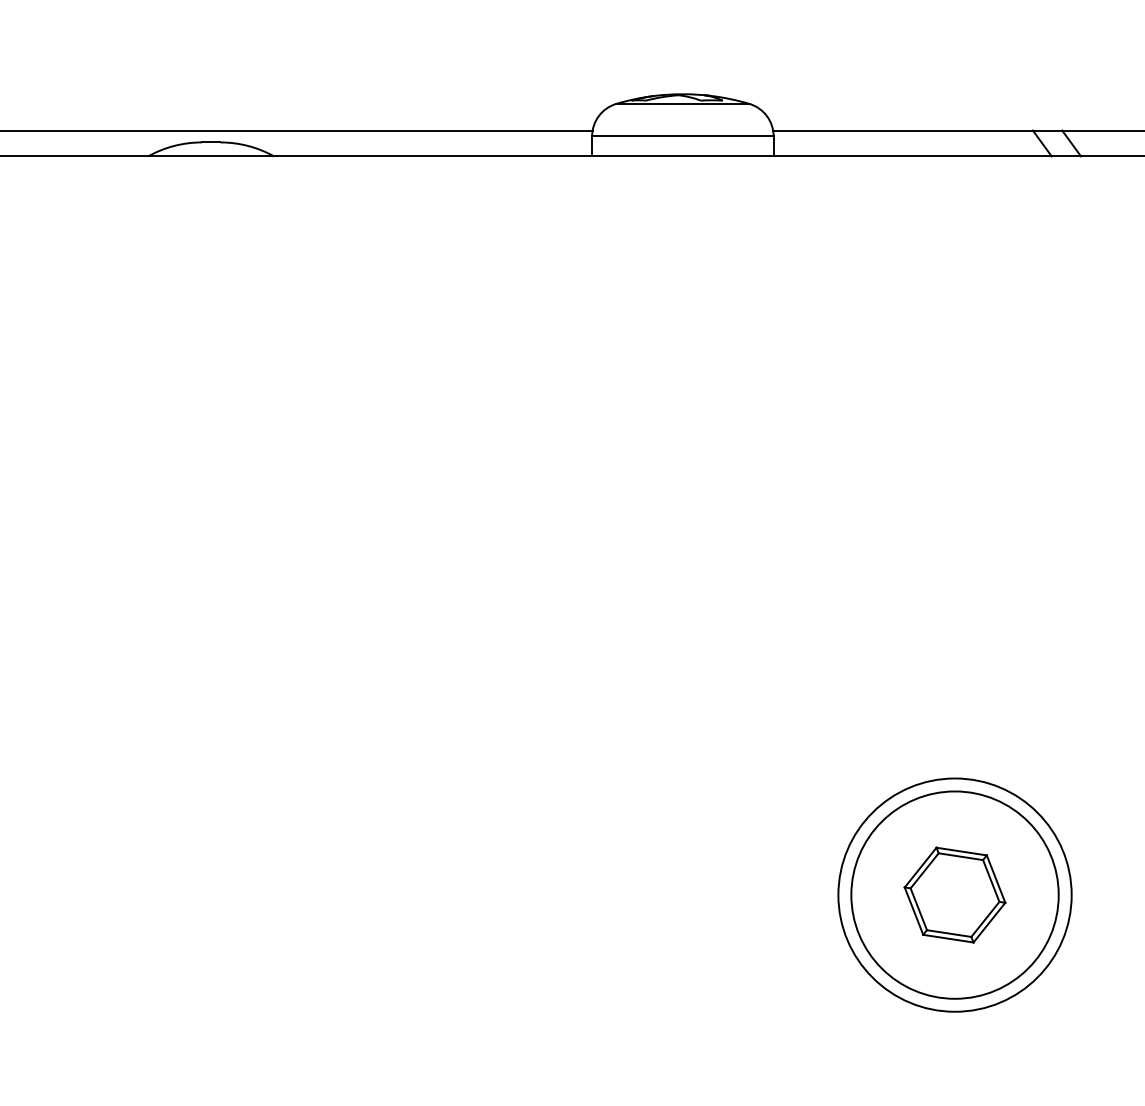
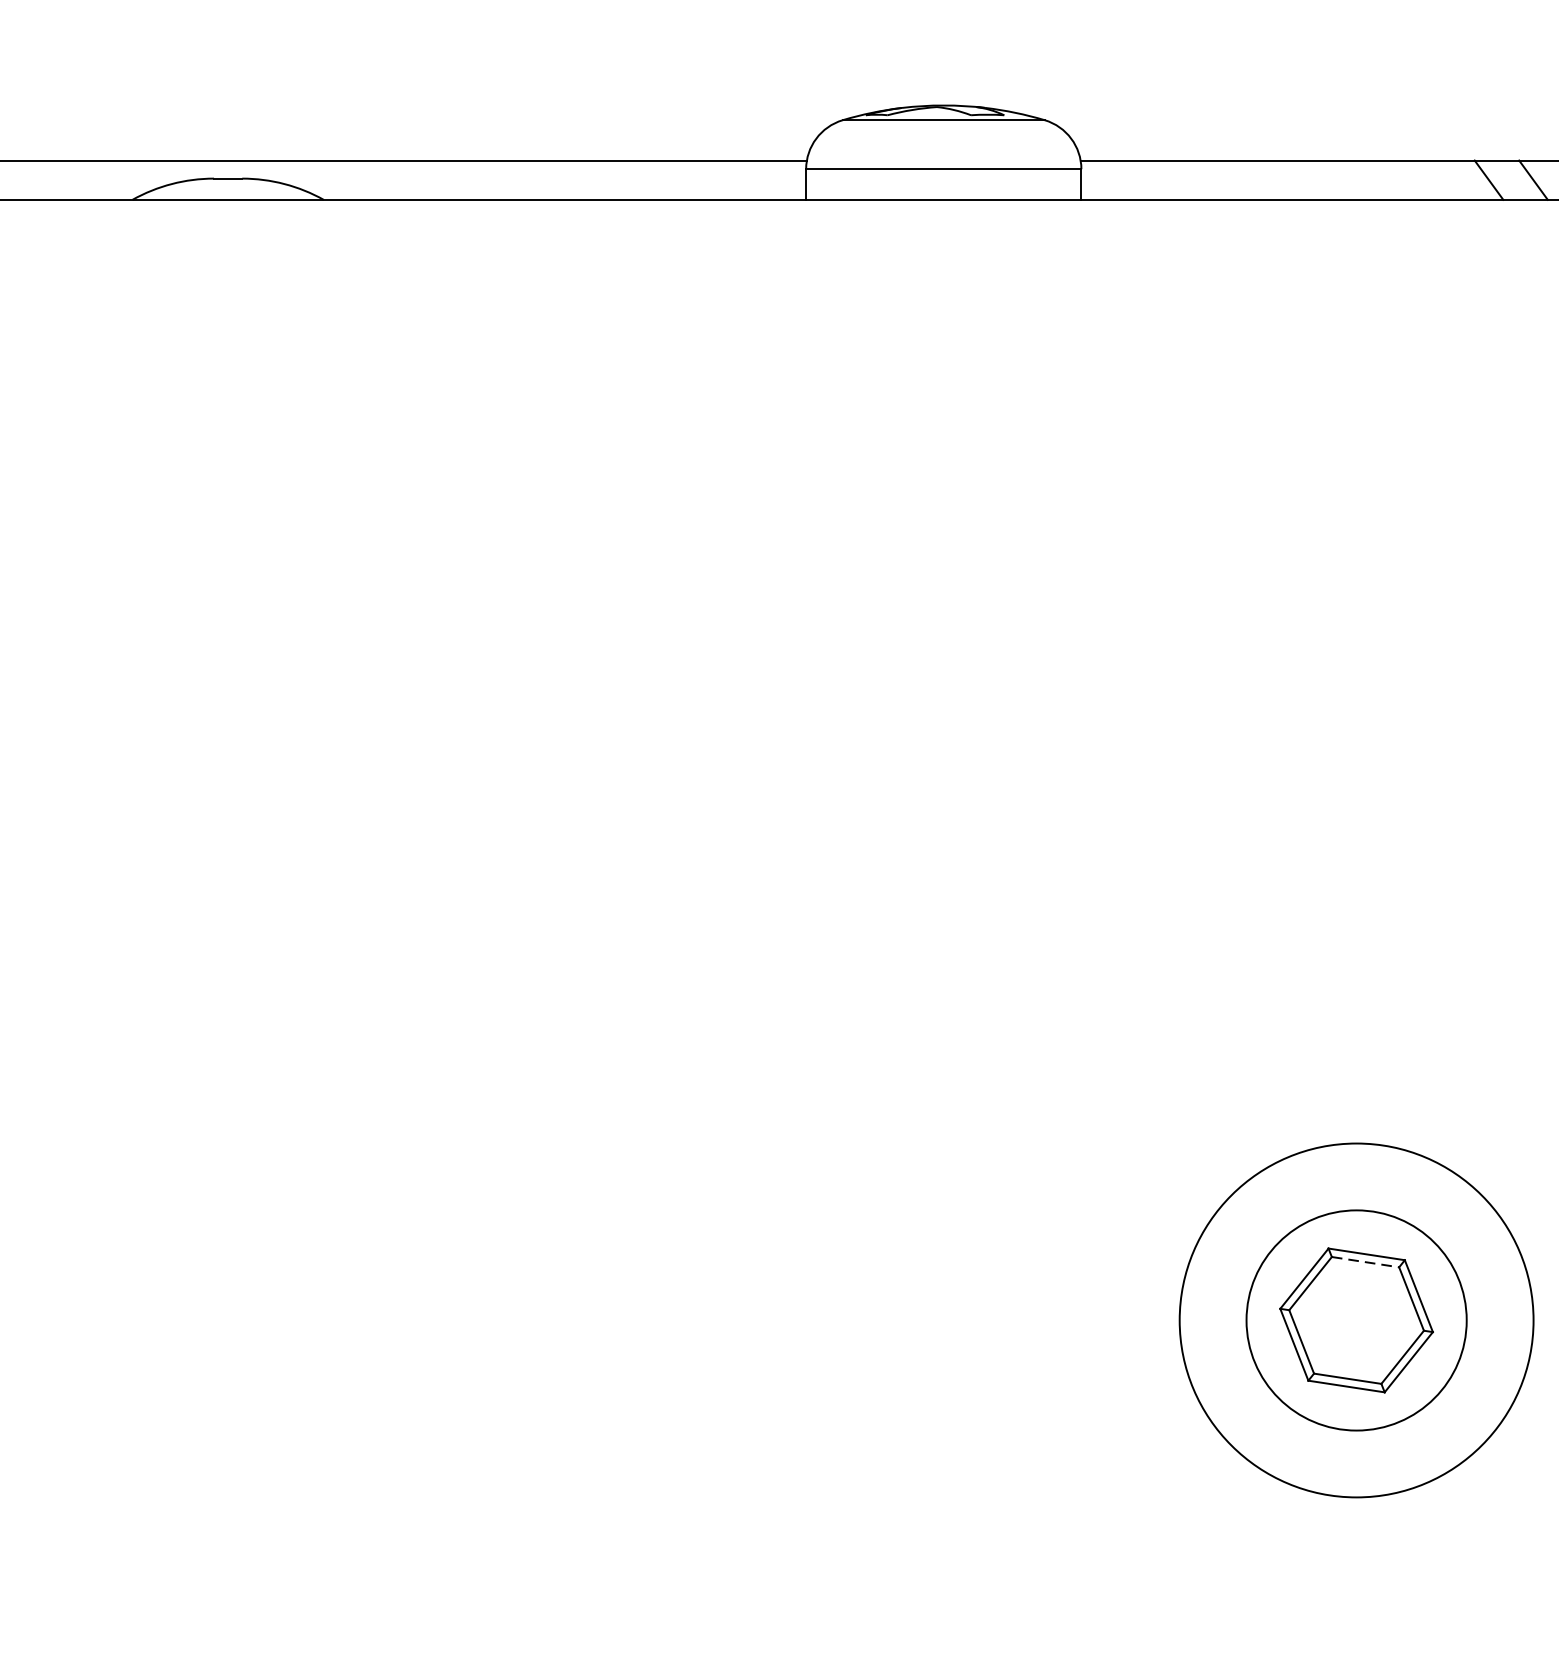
line: (961, 856) -> (1366, 1261), solid -> dashed
circle: (954, 894) -> (1355, 1319), size x0.7

